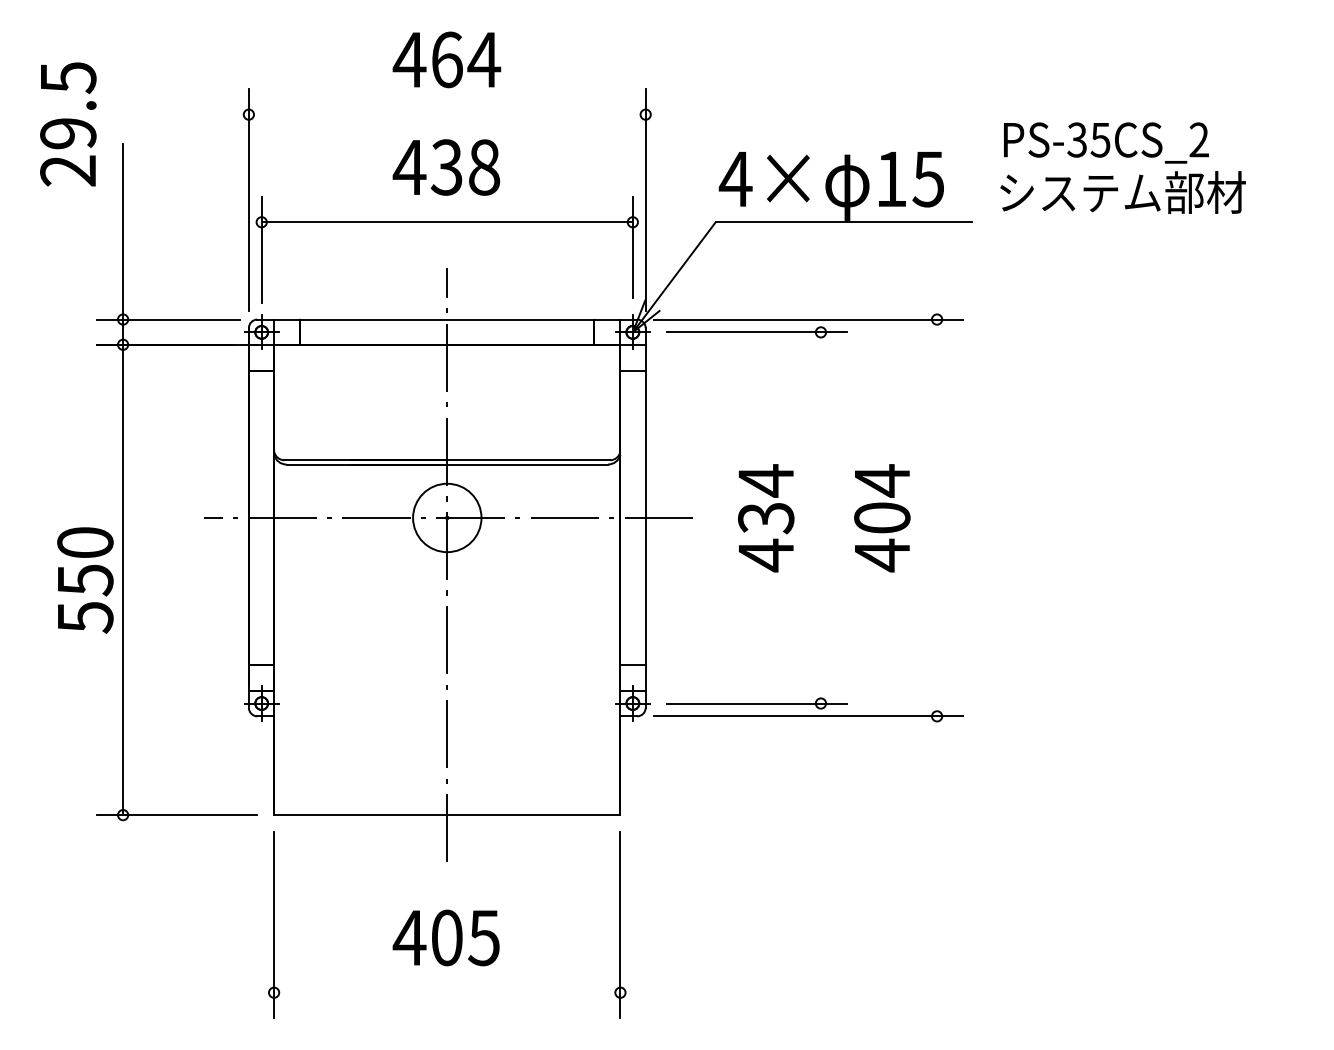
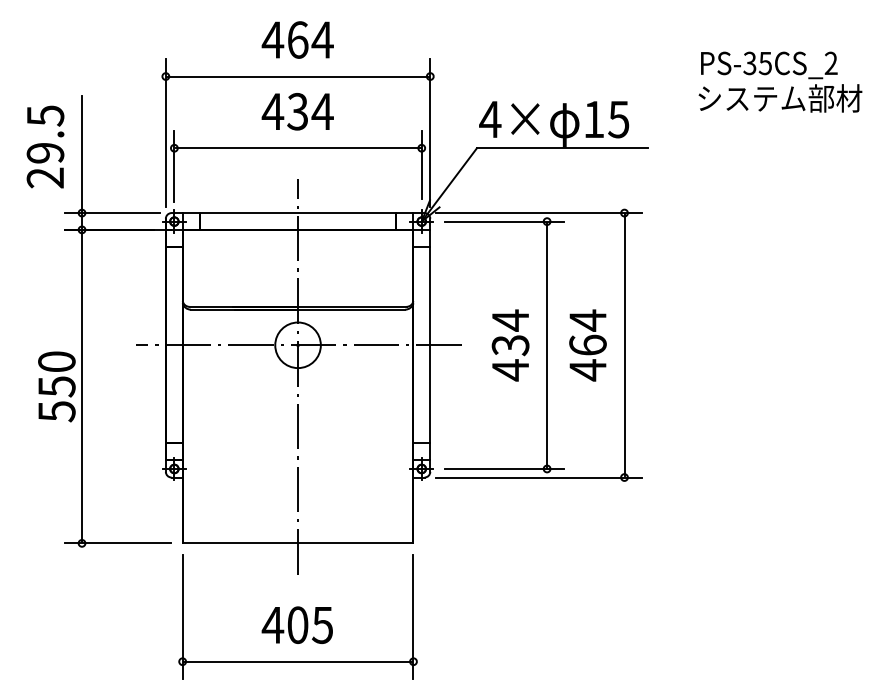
line: (446, 114) -> (297, 76), added
text: (68, 123) -> (45, 146), moved
text: (483, 167) -> (322, 111), 438 -> 434
text: (1123, 167) -> (780, 81), moved
line: (821, 516) -> (547, 344), added
text: (881, 516) -> (587, 344), 404 -> 464
line: (937, 518) -> (624, 345), added
line: (446, 992) -> (297, 661), added

